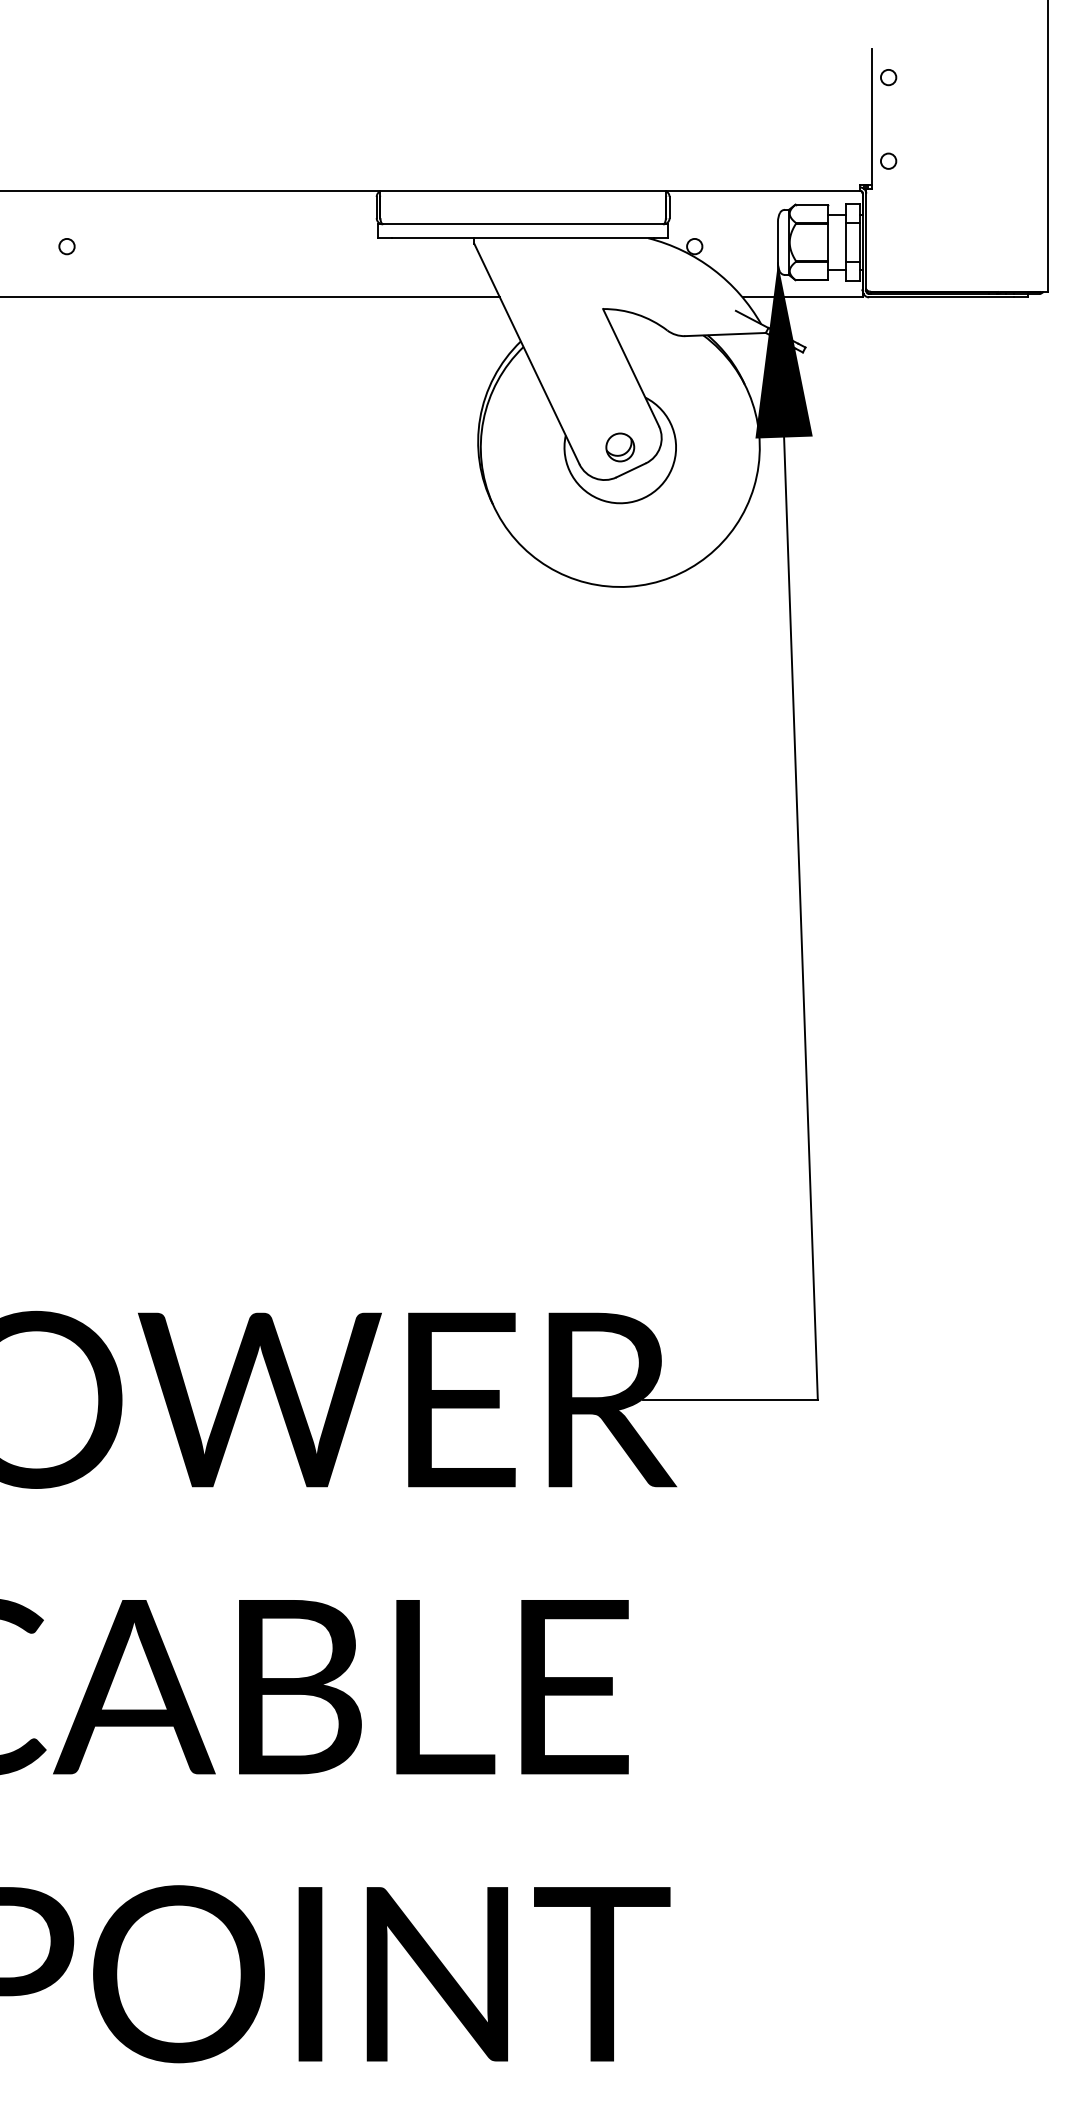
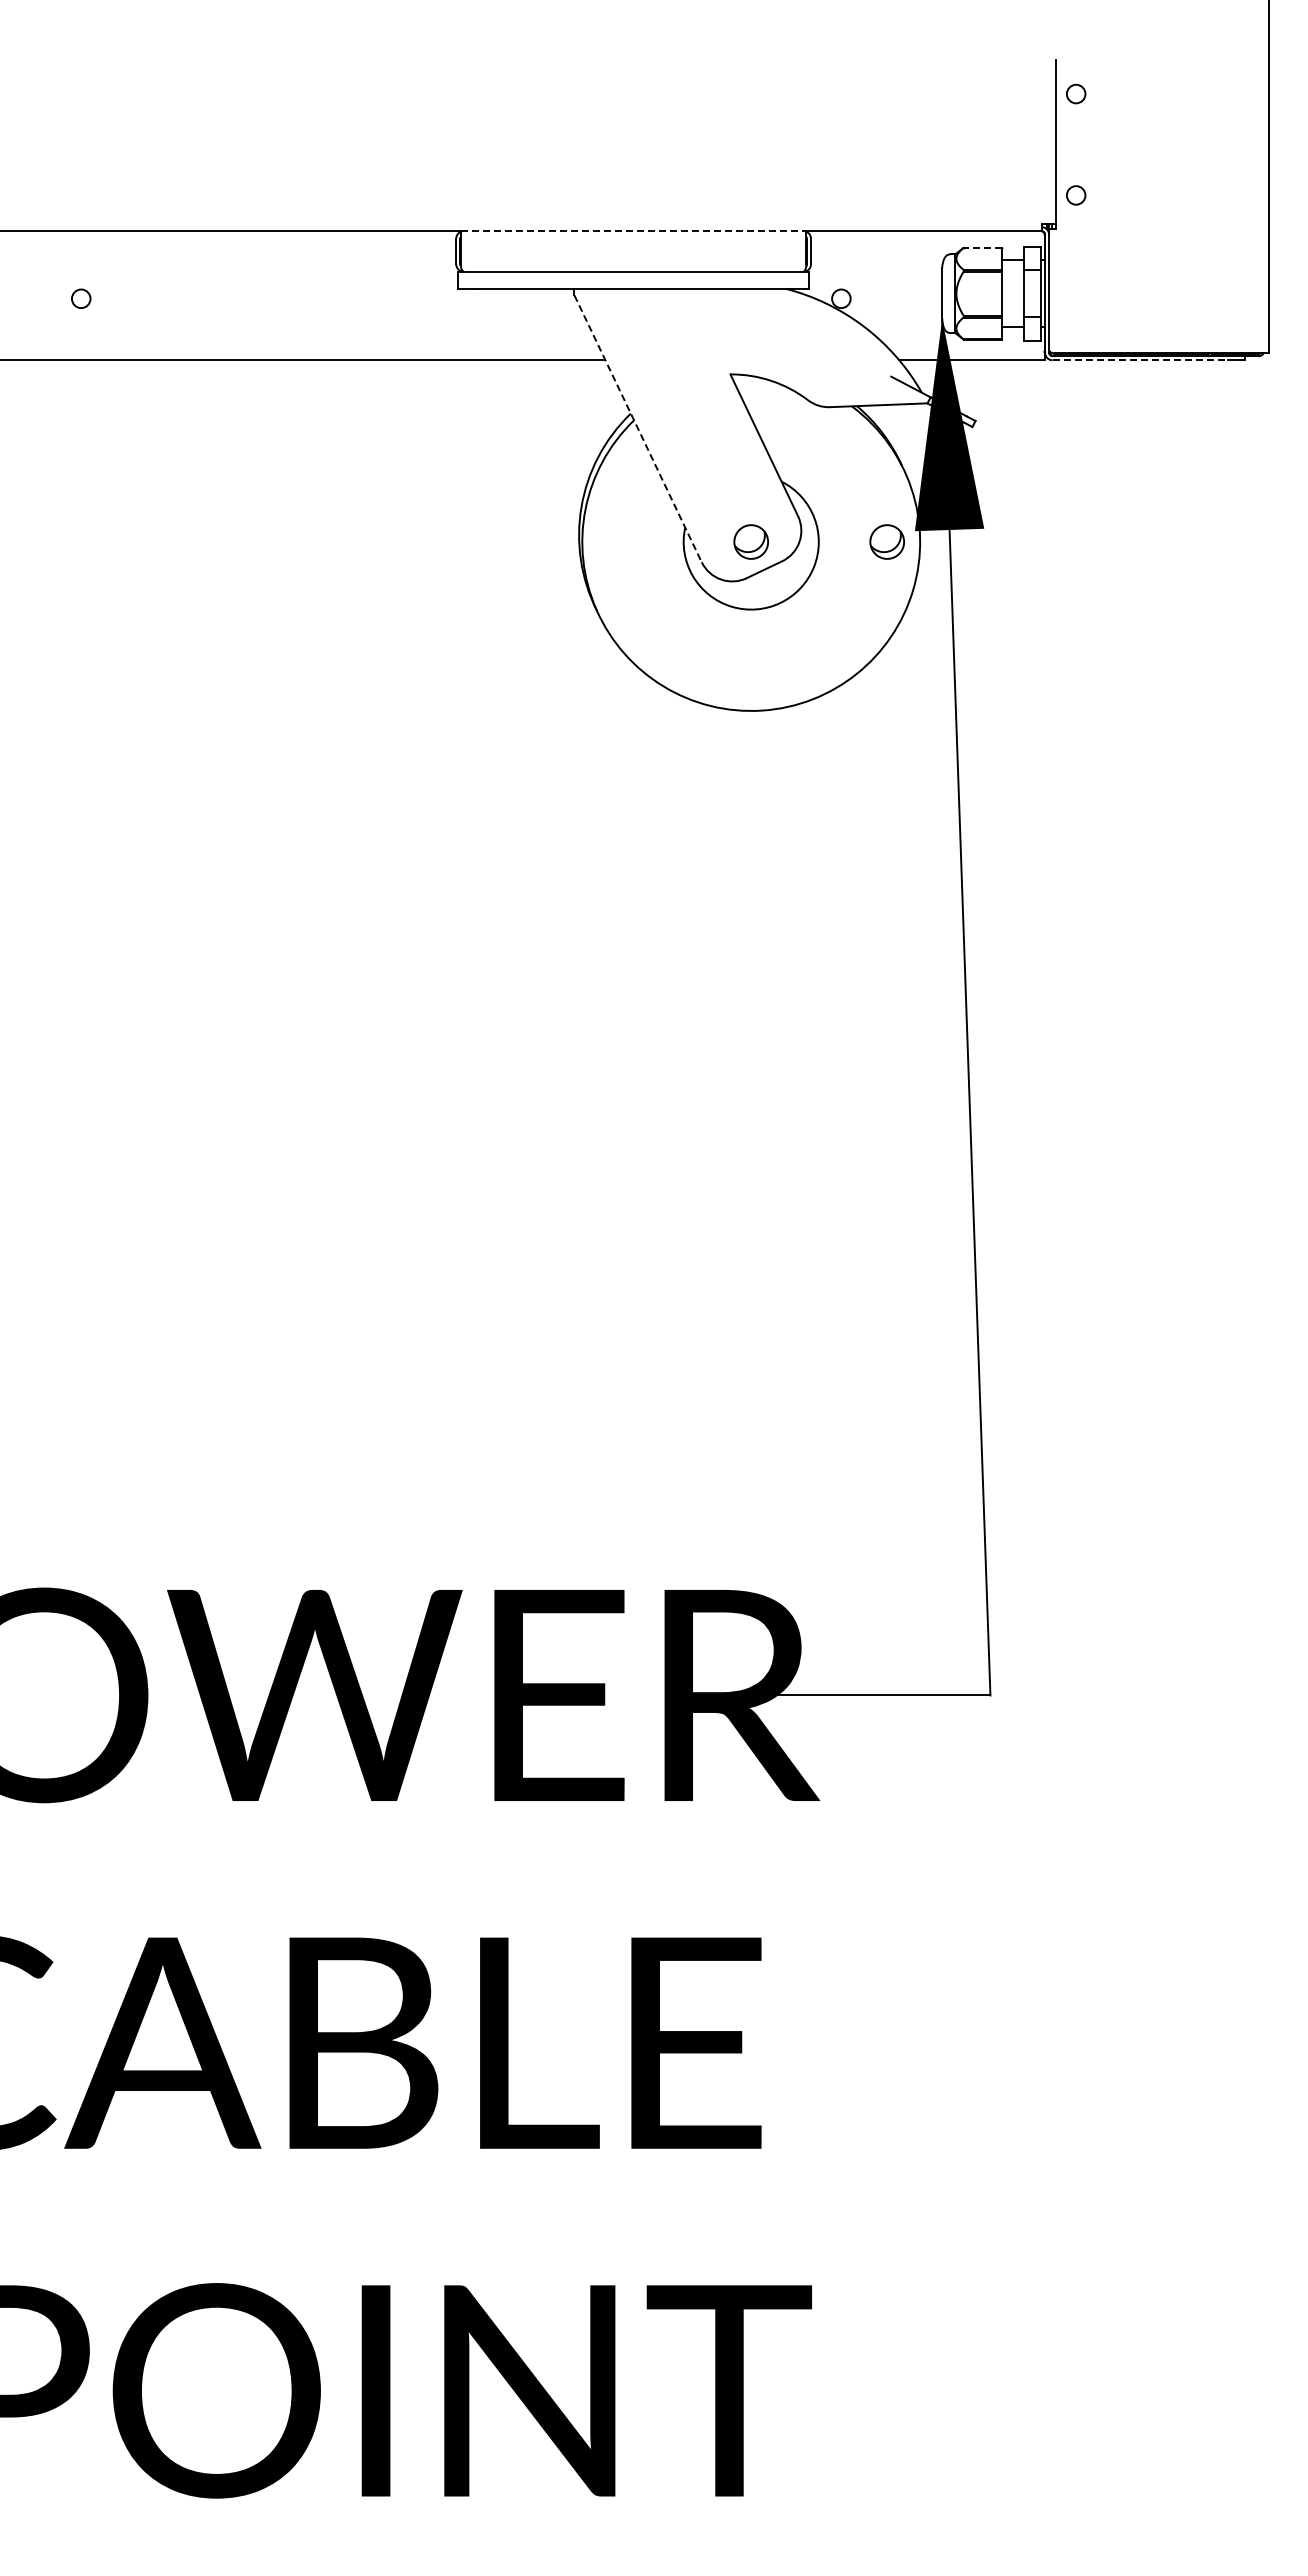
line: (523, 191) -> (633, 231), solid -> dashed
line: (811, 204) -> (982, 247), solid -> dashed
line: (941, 297) -> (1140, 360), solid -> dashed
line: (527, 353) -> (638, 428), solid -> dashed
part: (731, 447) -> (886, 541), added

